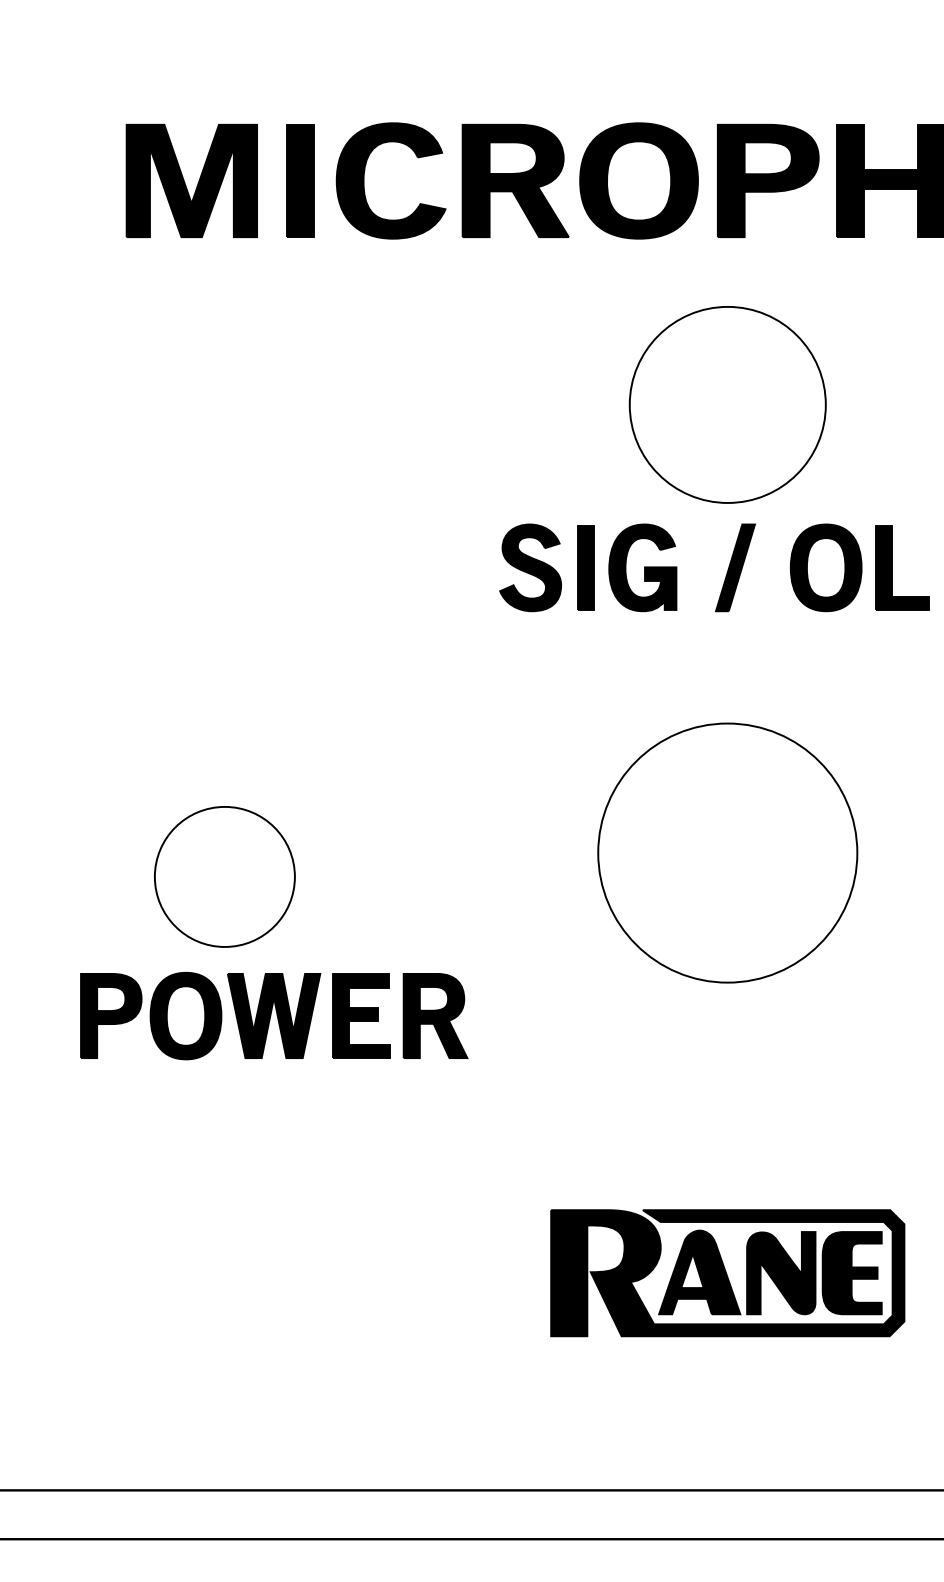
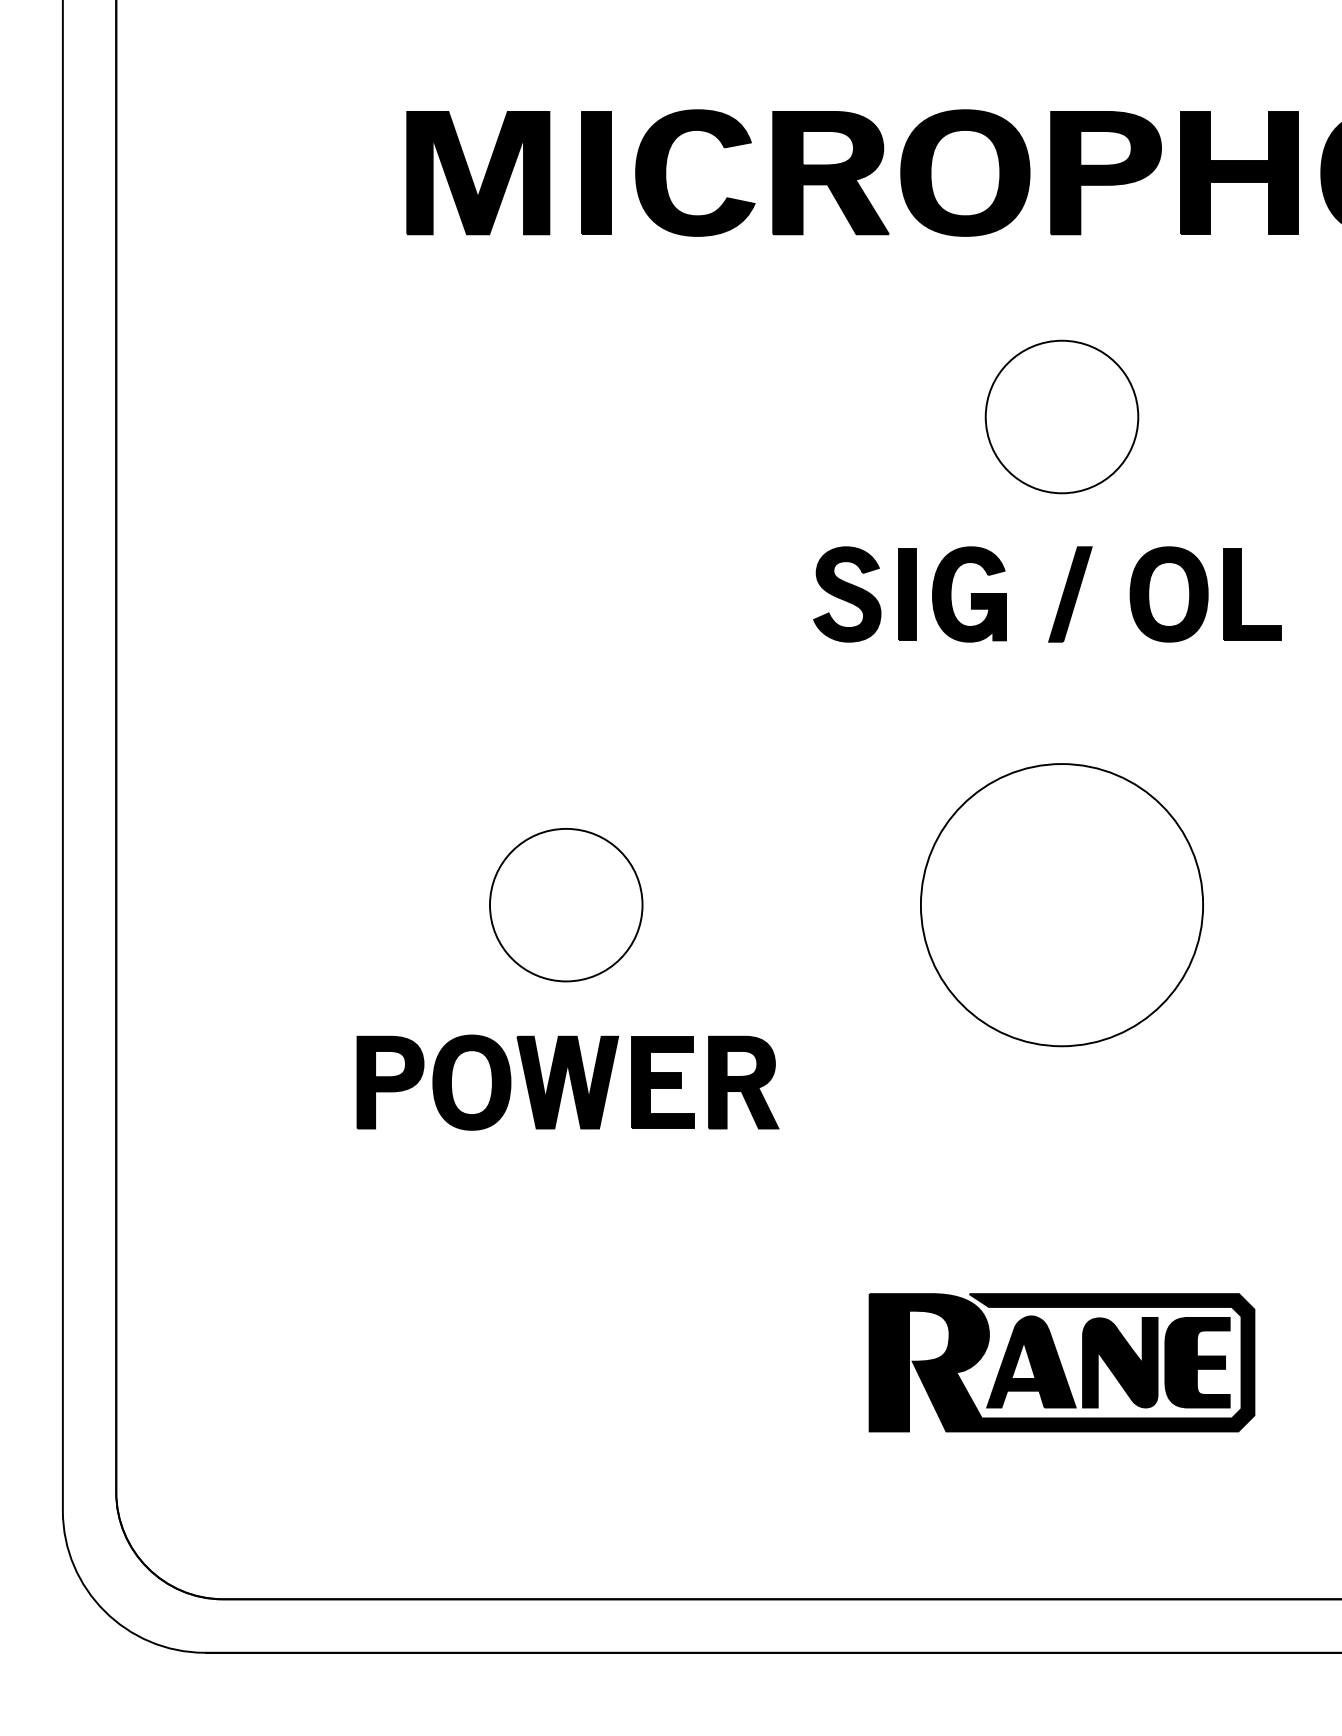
part: (727, 404) -> (1061, 416), size x0.71
part: (225, 877) -> (566, 905), moved

